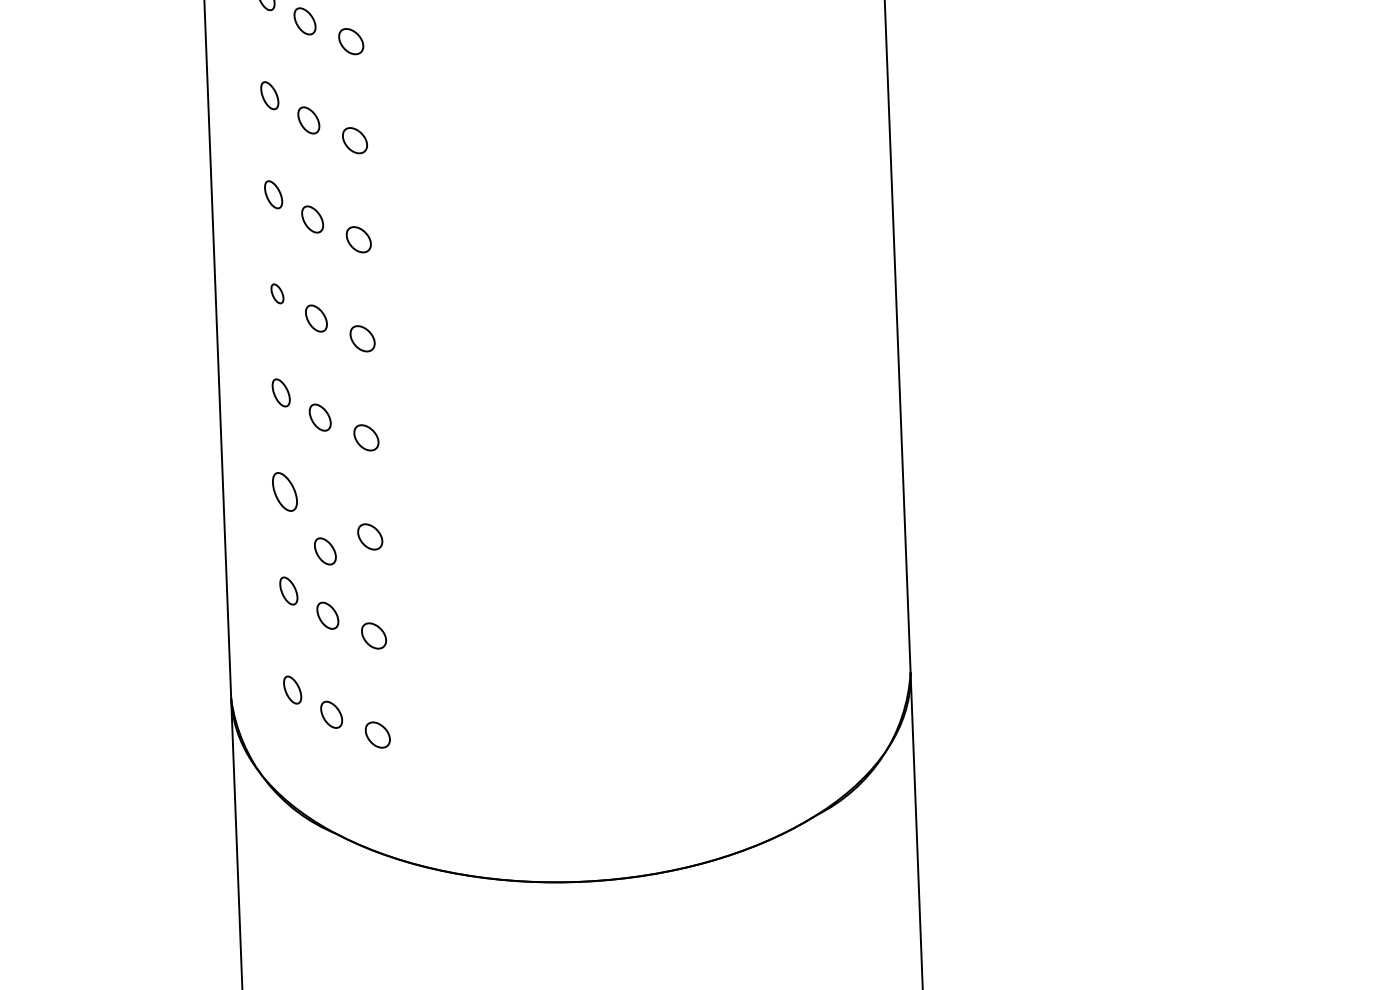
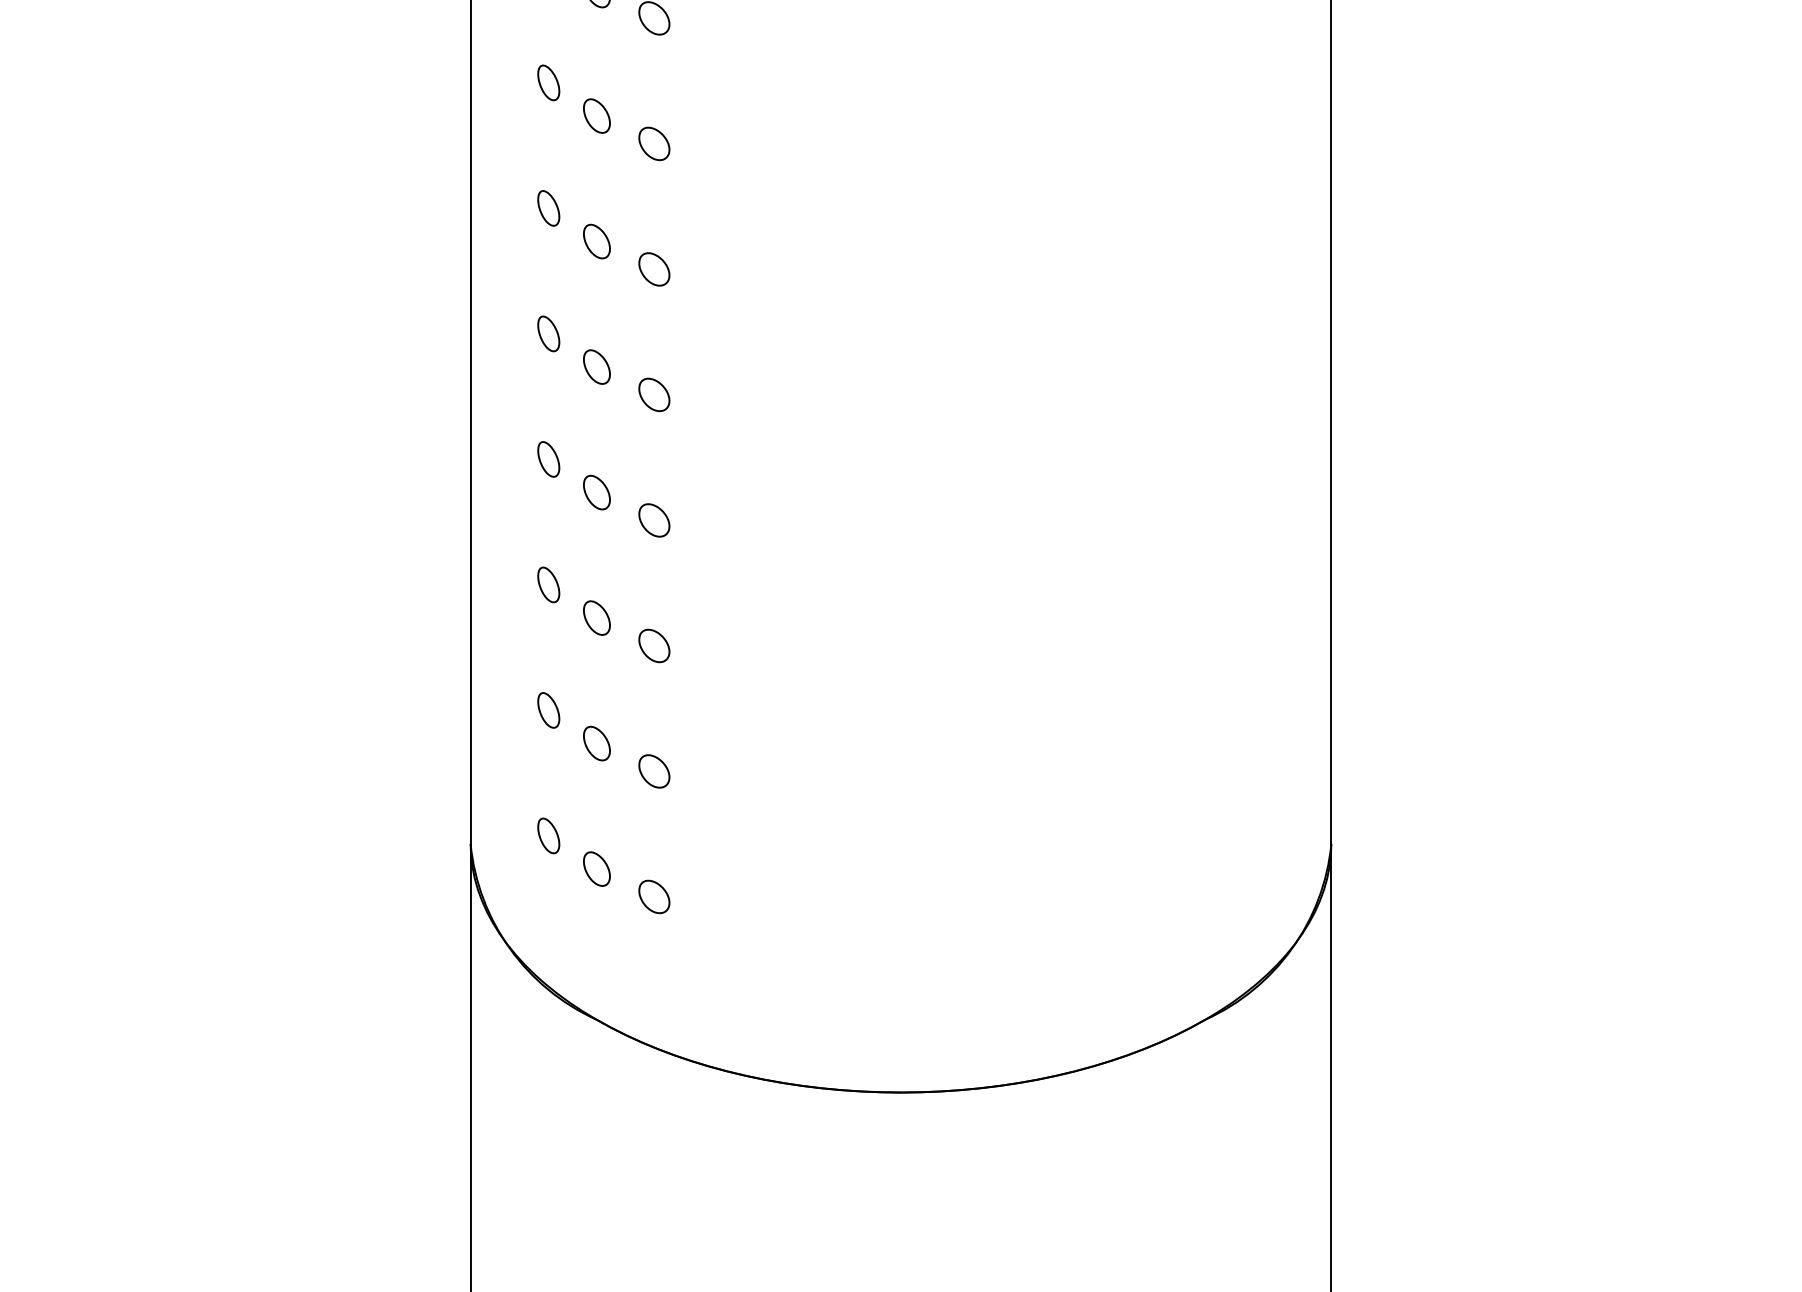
part: (277, 293) -> (548, 333), size x1.43
part: (284, 491) -> (548, 584), size x0.71
part: (325, 550) -> (596, 617), moved

